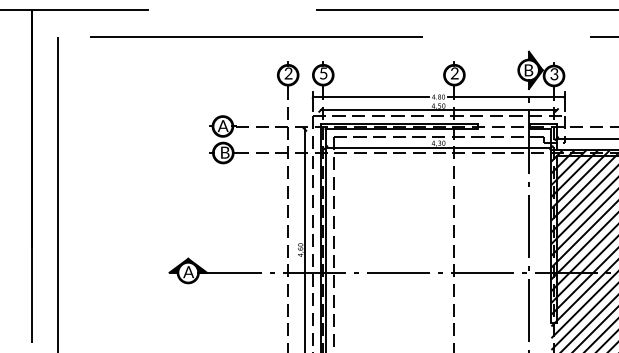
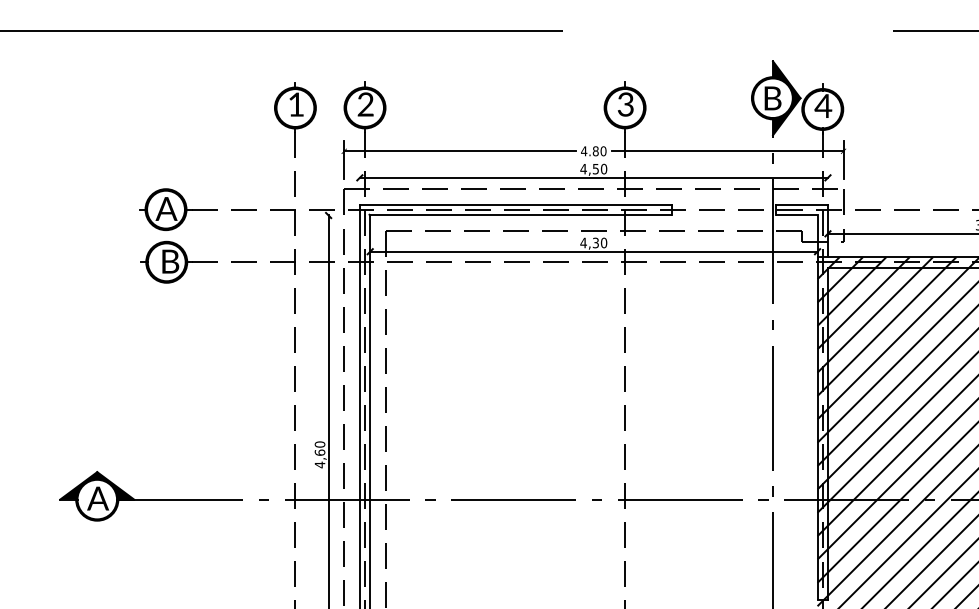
text: (288, 73) -> (296, 104), 2 -> 1
text: (323, 73) -> (365, 104), 5 -> 2
text: (553, 74) -> (821, 106), 3 -> 4
text: (454, 75) -> (625, 108), 2 -> 3

